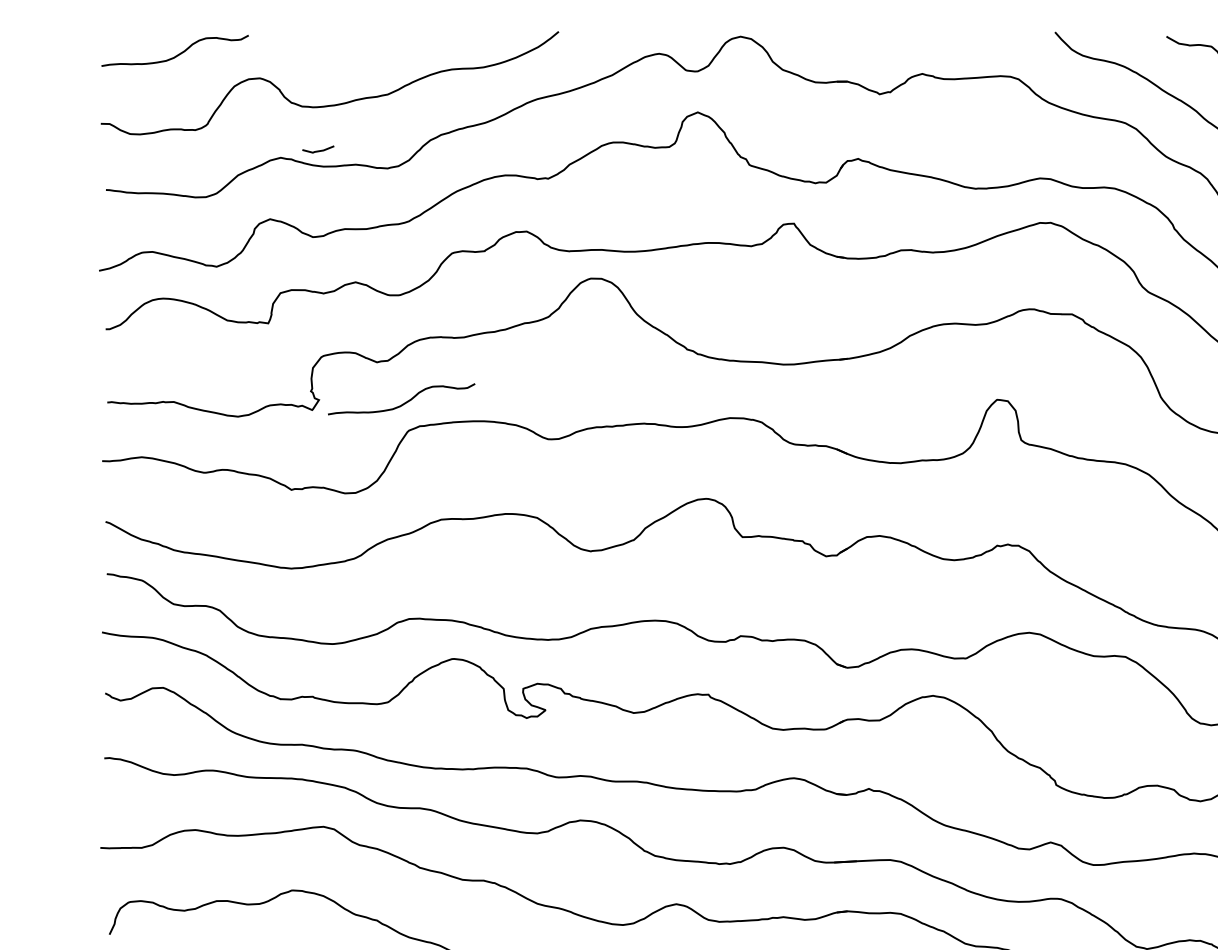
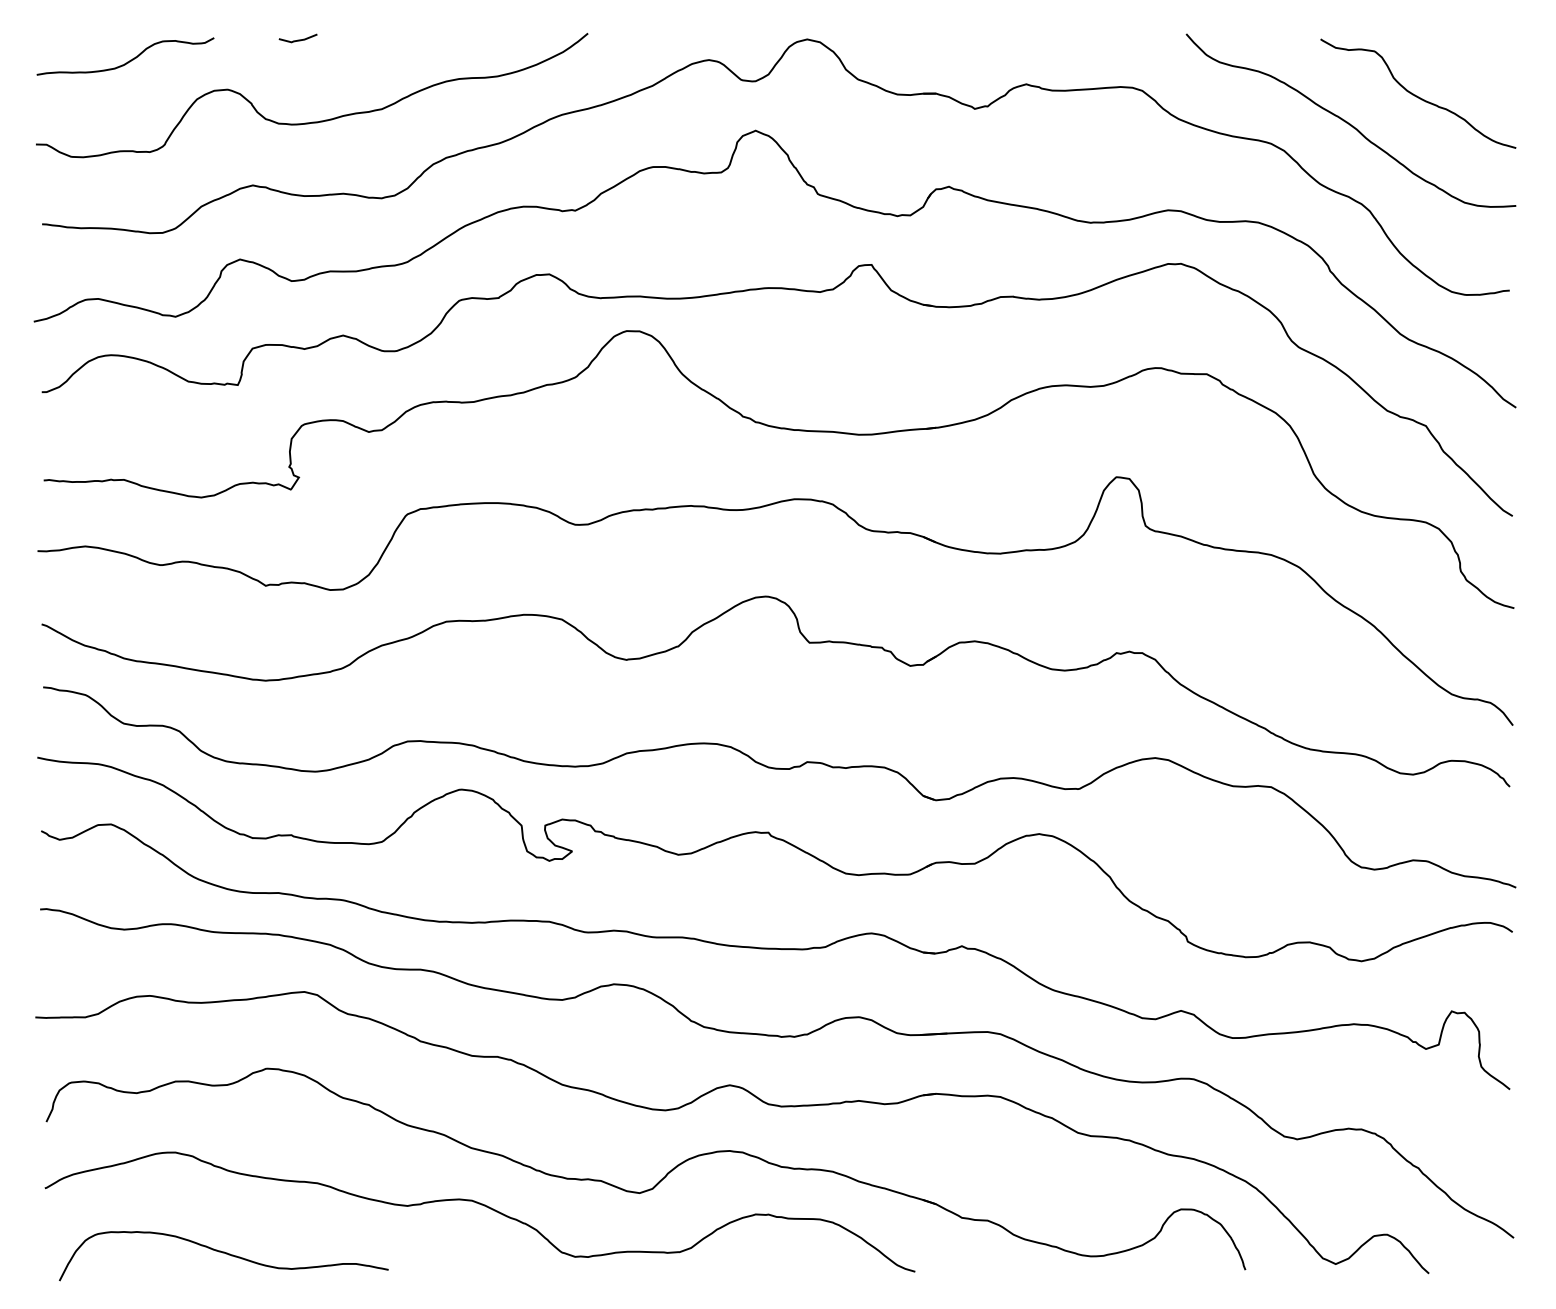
line: (317, 150) -> (297, 39), moved
curve: (403, 403) -> (400, 481), removed

